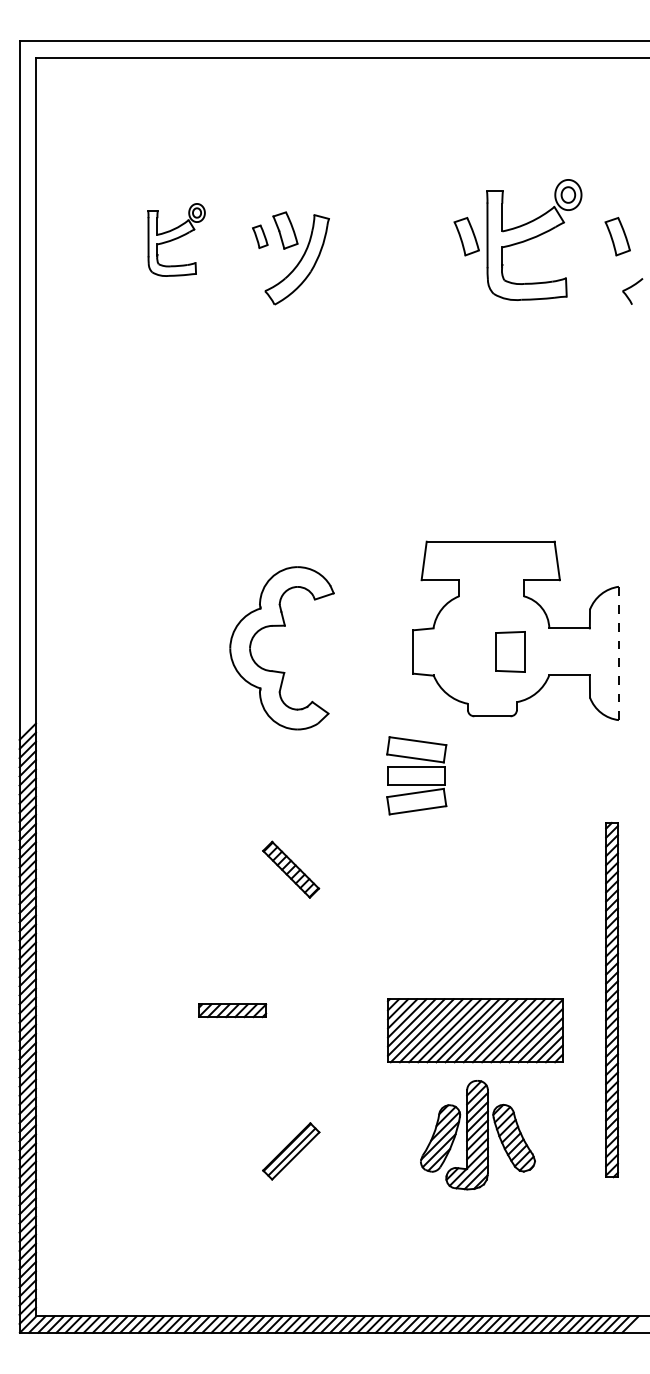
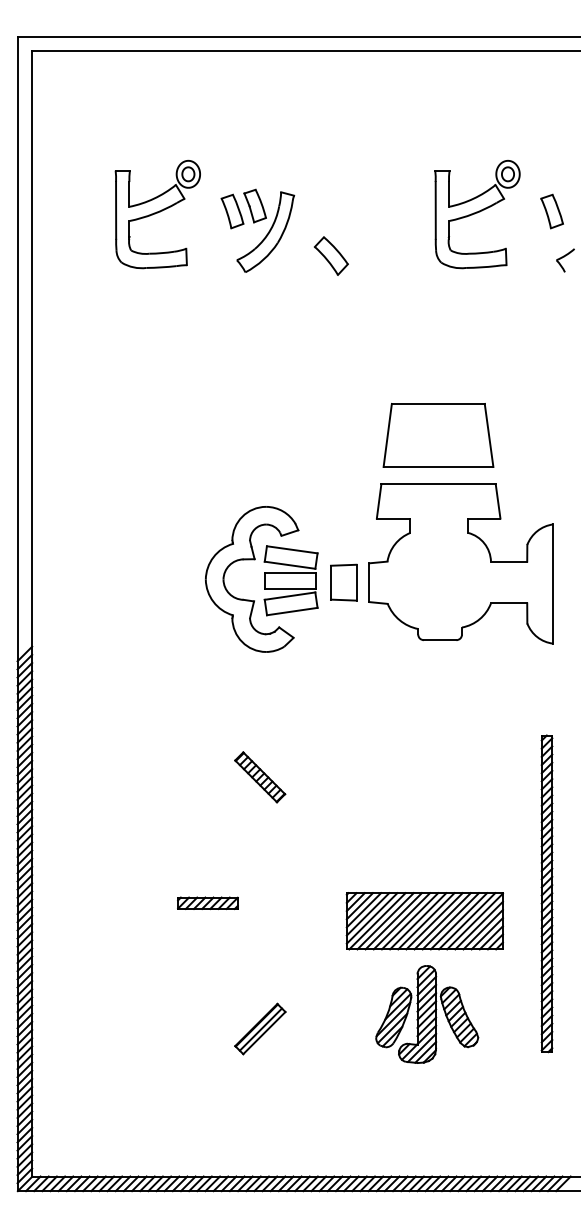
part: (260, 236) -> (232, 211), size x1.67
part: (466, 236) -> (416, 211), removed
part: (176, 239) -> (157, 214), size x1.67
part: (370, 286) -> (331, 256), added
part: (490, 487) -> (438, 435), added
part: (510, 651) -> (343, 582), moved
line: (618, 653) -> (552, 584), dashed -> solid
part: (416, 775) -> (290, 580), moved

